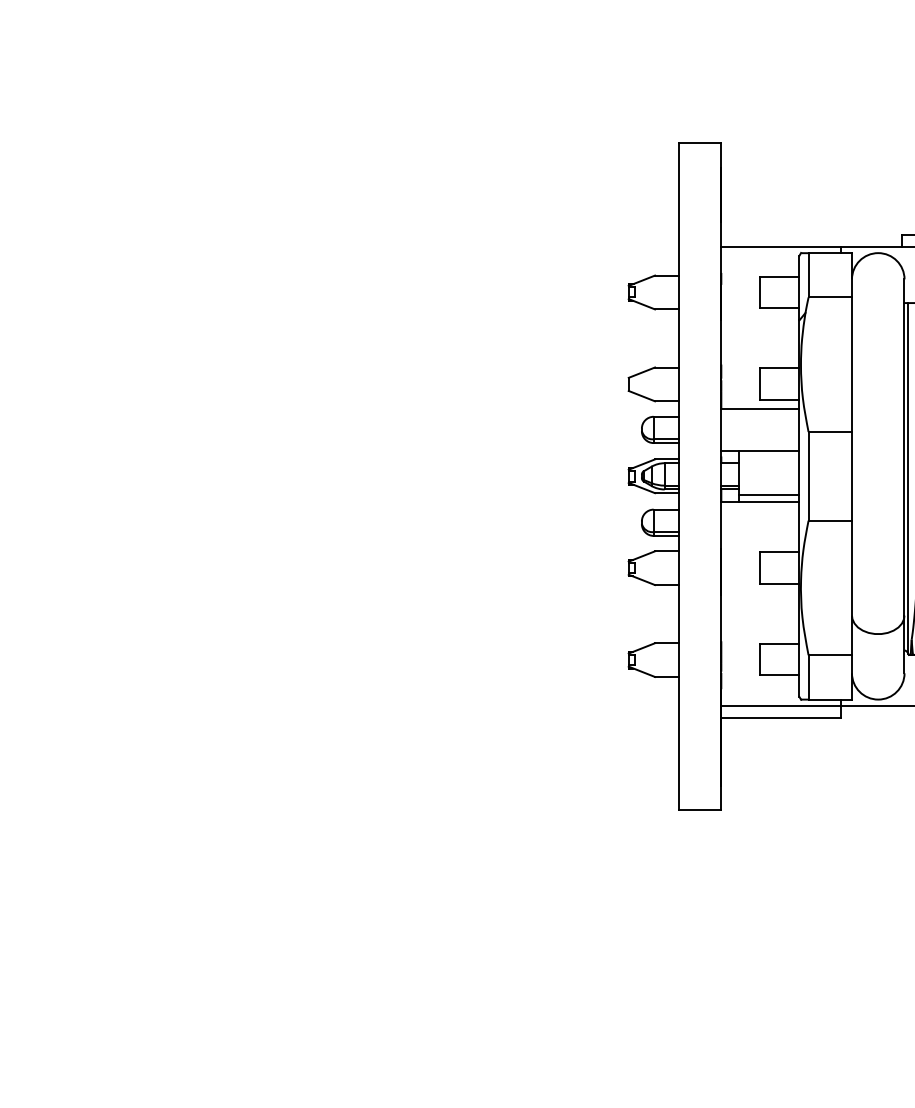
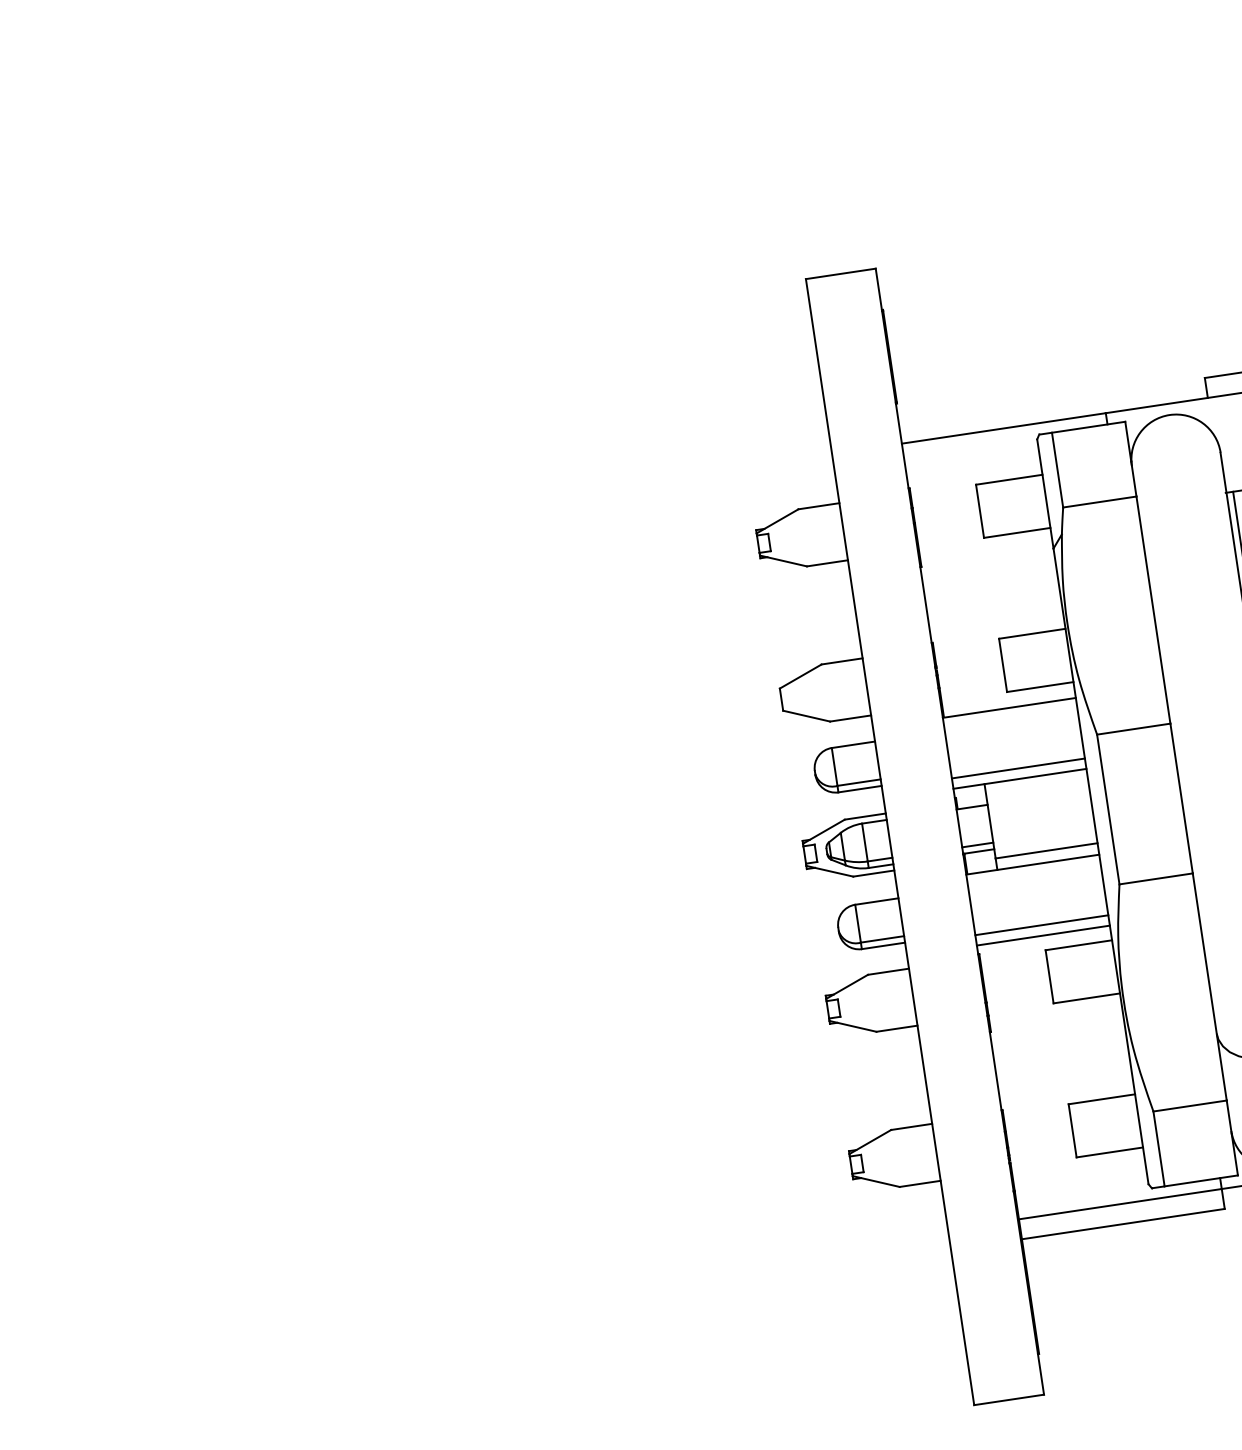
line: (759, 444) -> (1017, 768), added
line: (759, 537) -> (1040, 925), added
line: (759, 543) -> (1042, 935), added

